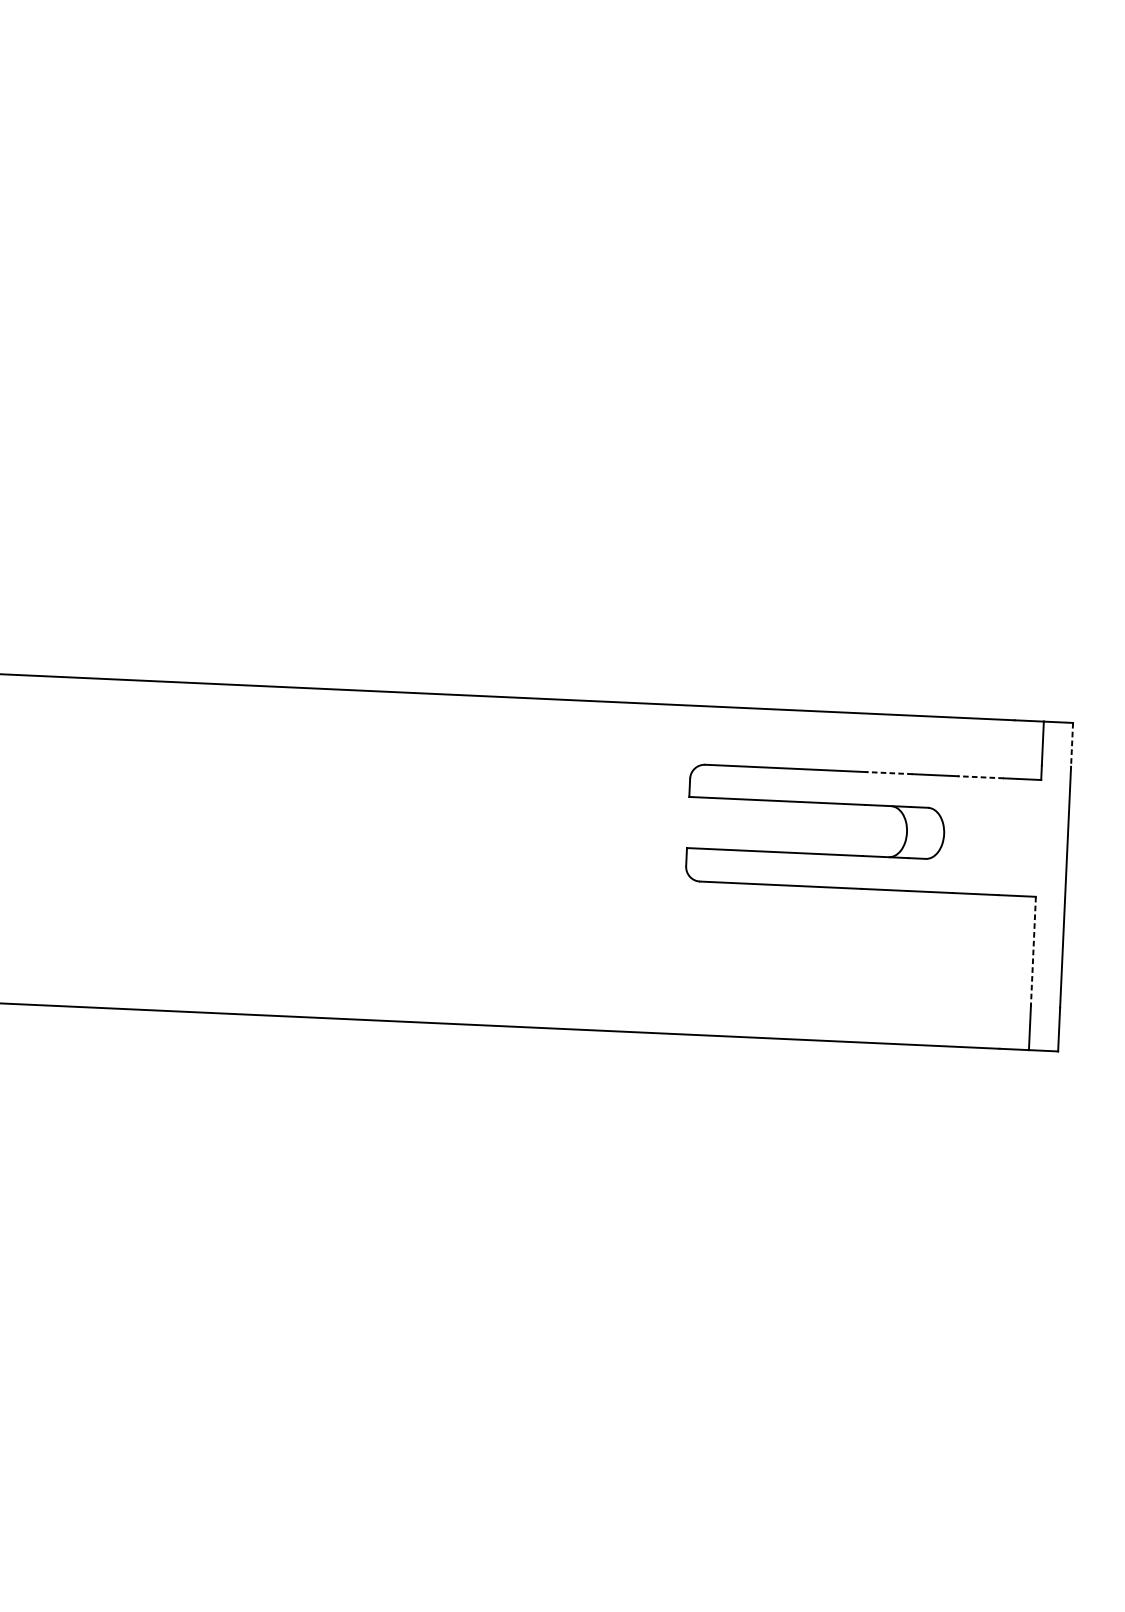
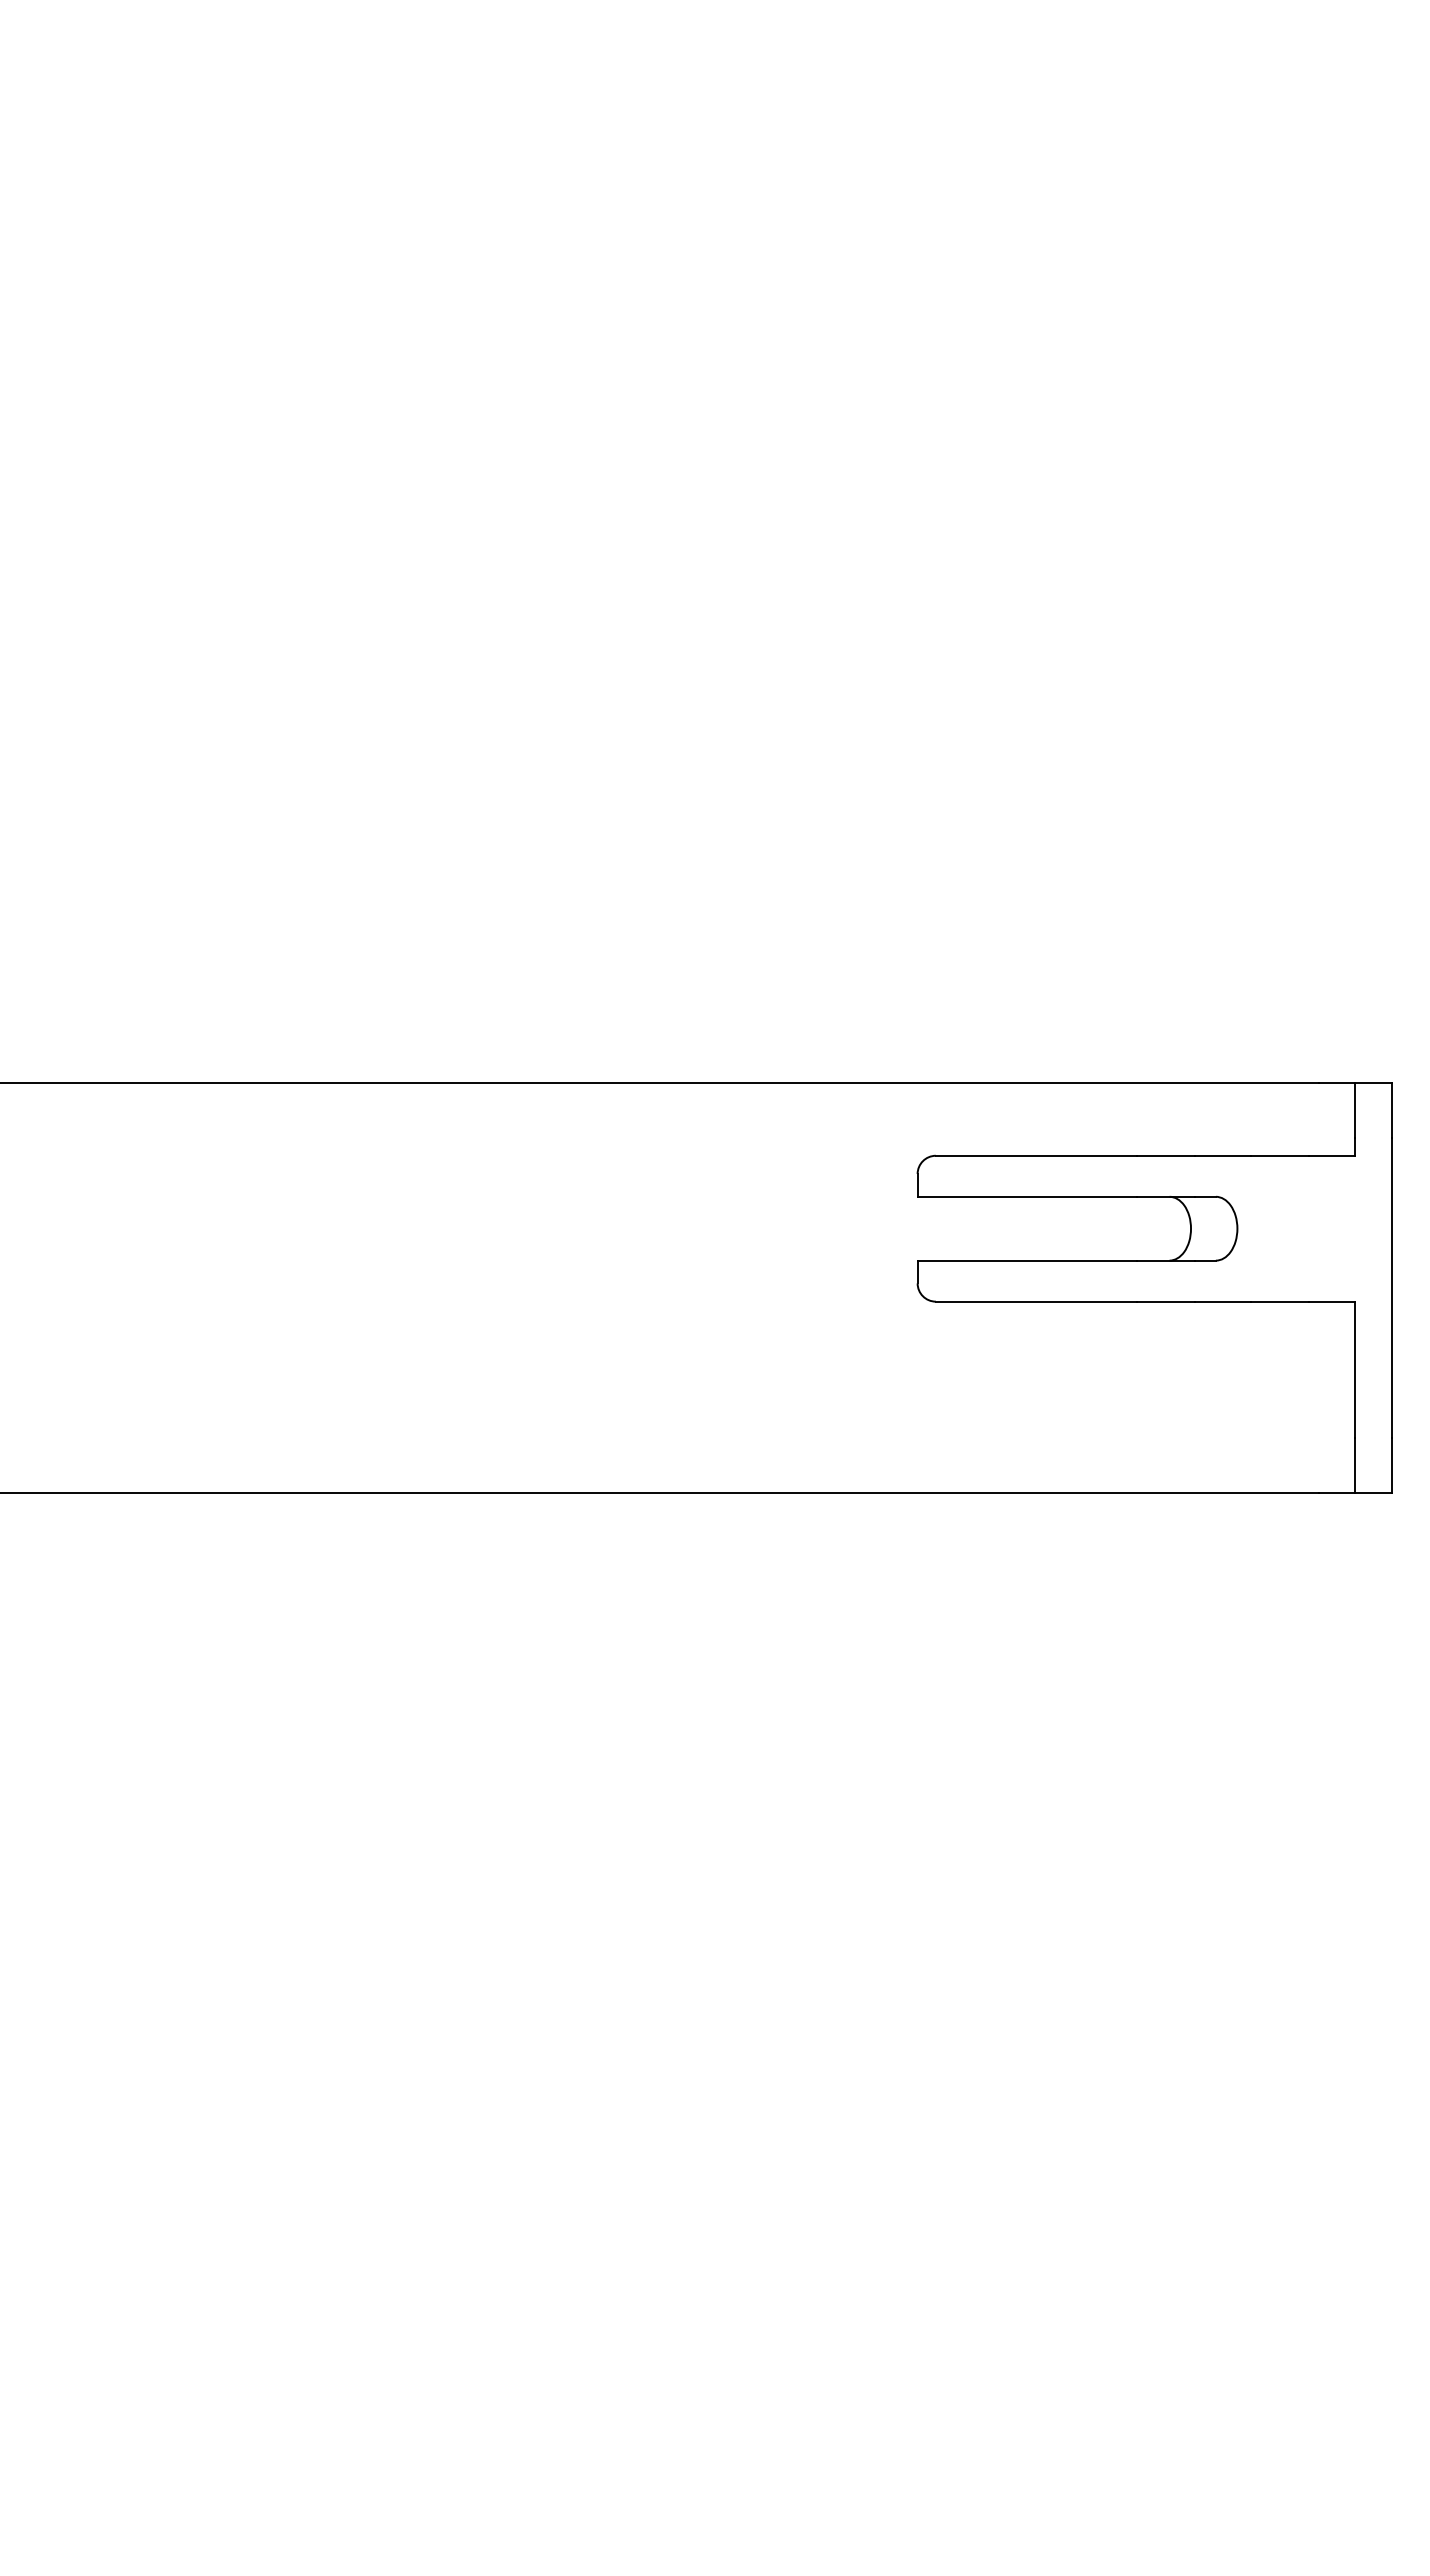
line: (1071, 745) -> (1391, 1110), dashed -> solid
line: (890, 772) -> (1166, 1155), dashed -> solid
line: (981, 777) -> (1280, 1155), dashed -> solid
line: (1033, 951) -> (1355, 1370), dashed -> solid

